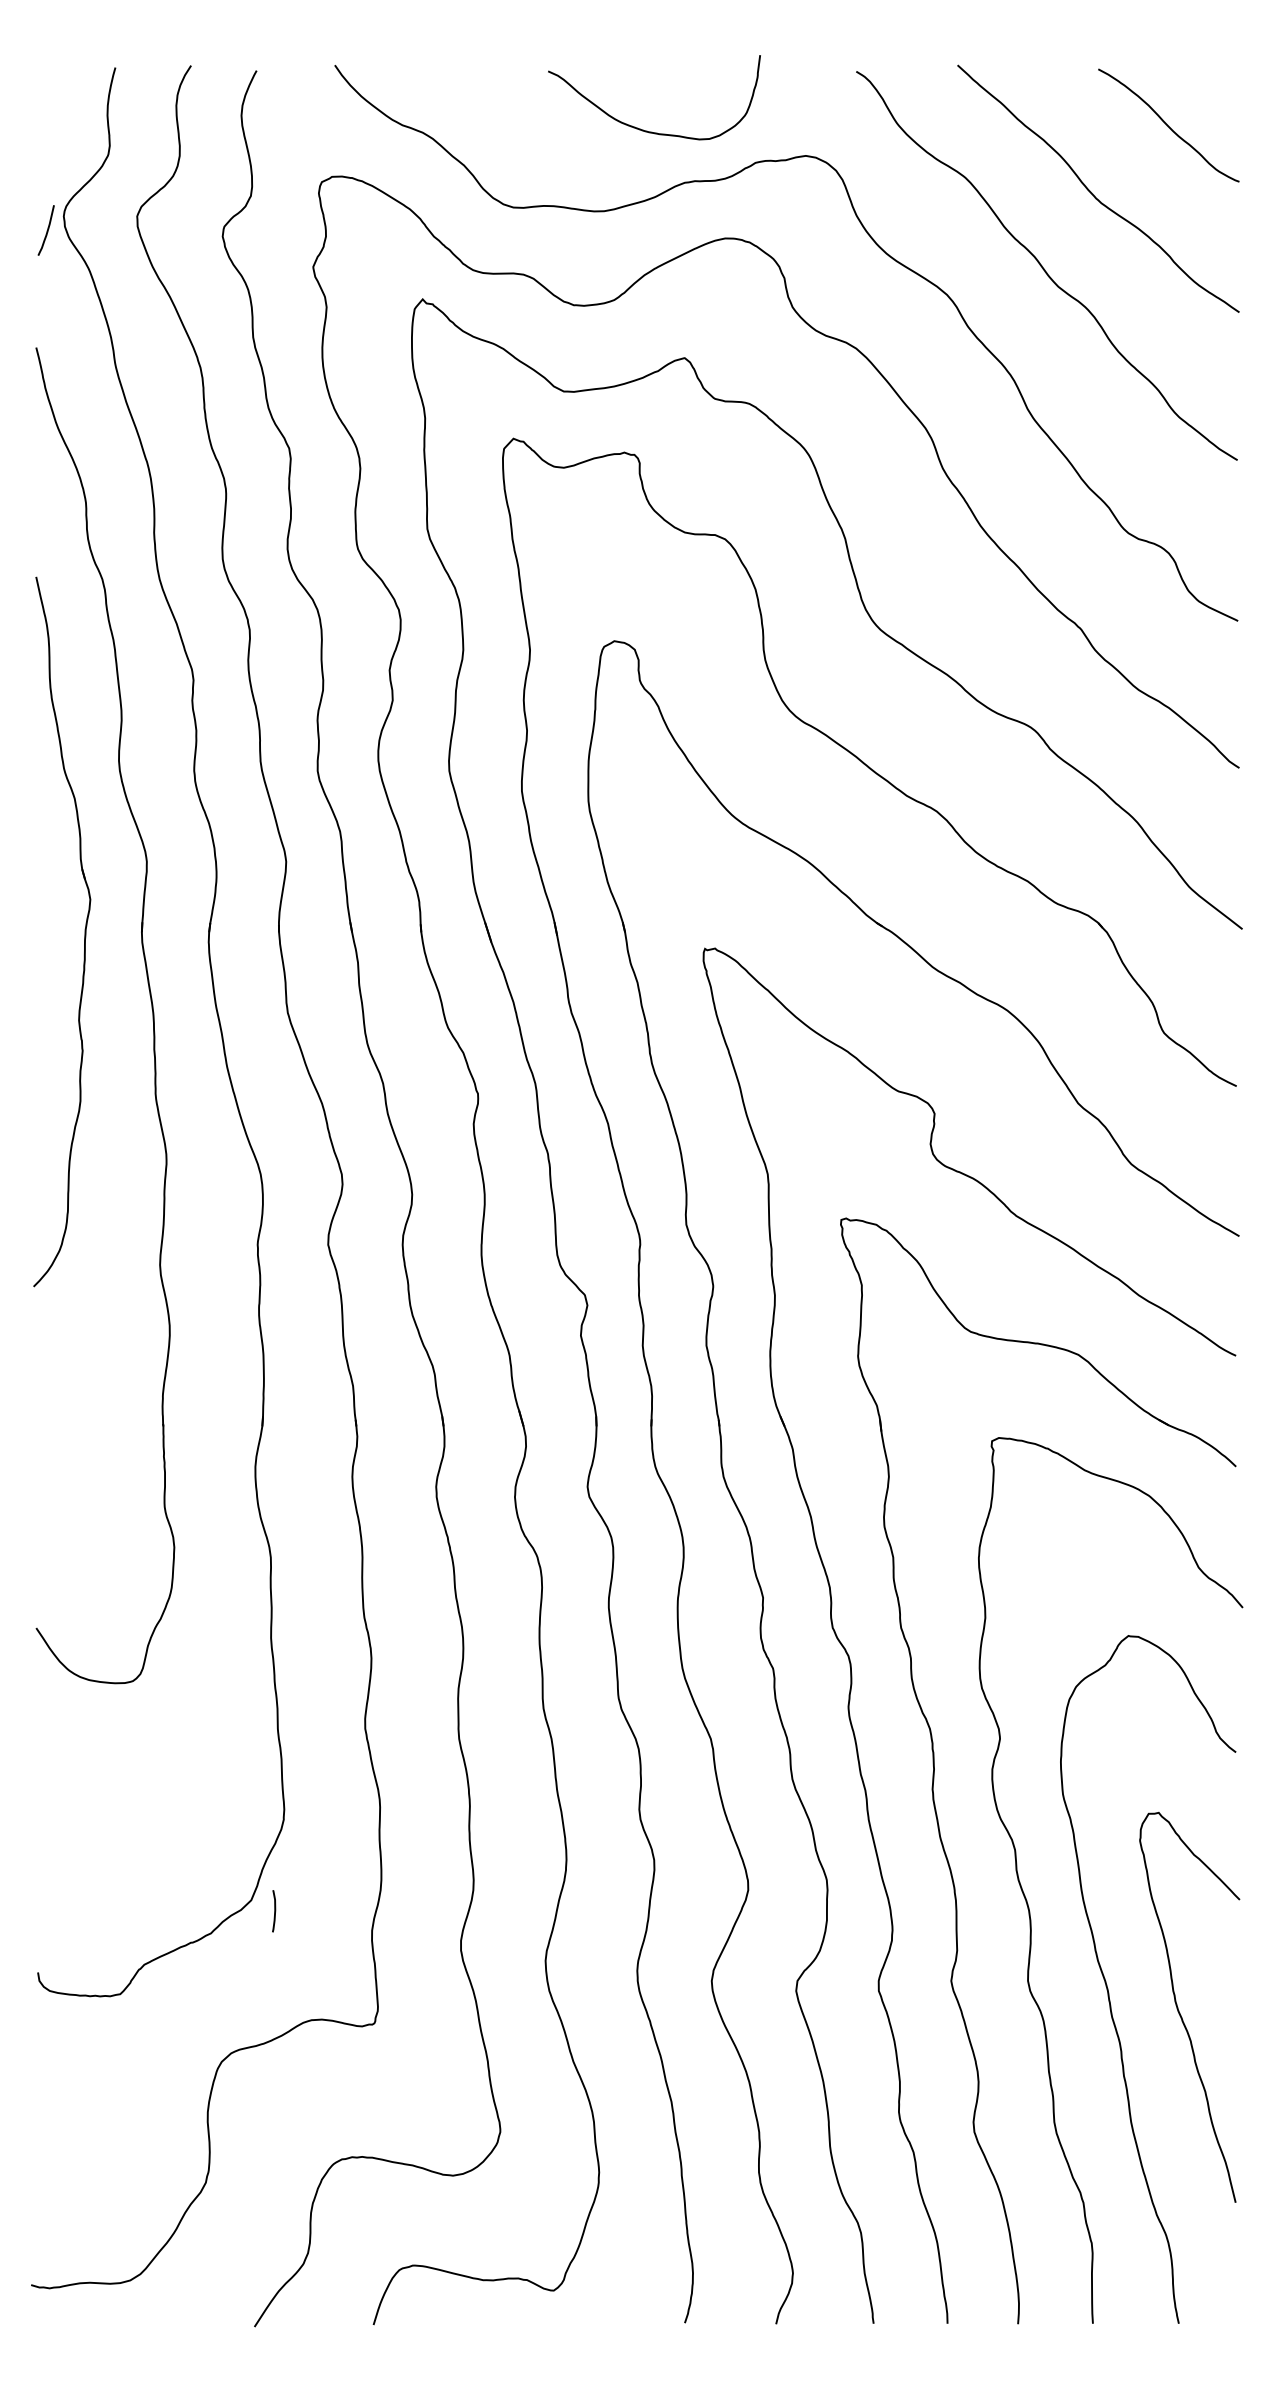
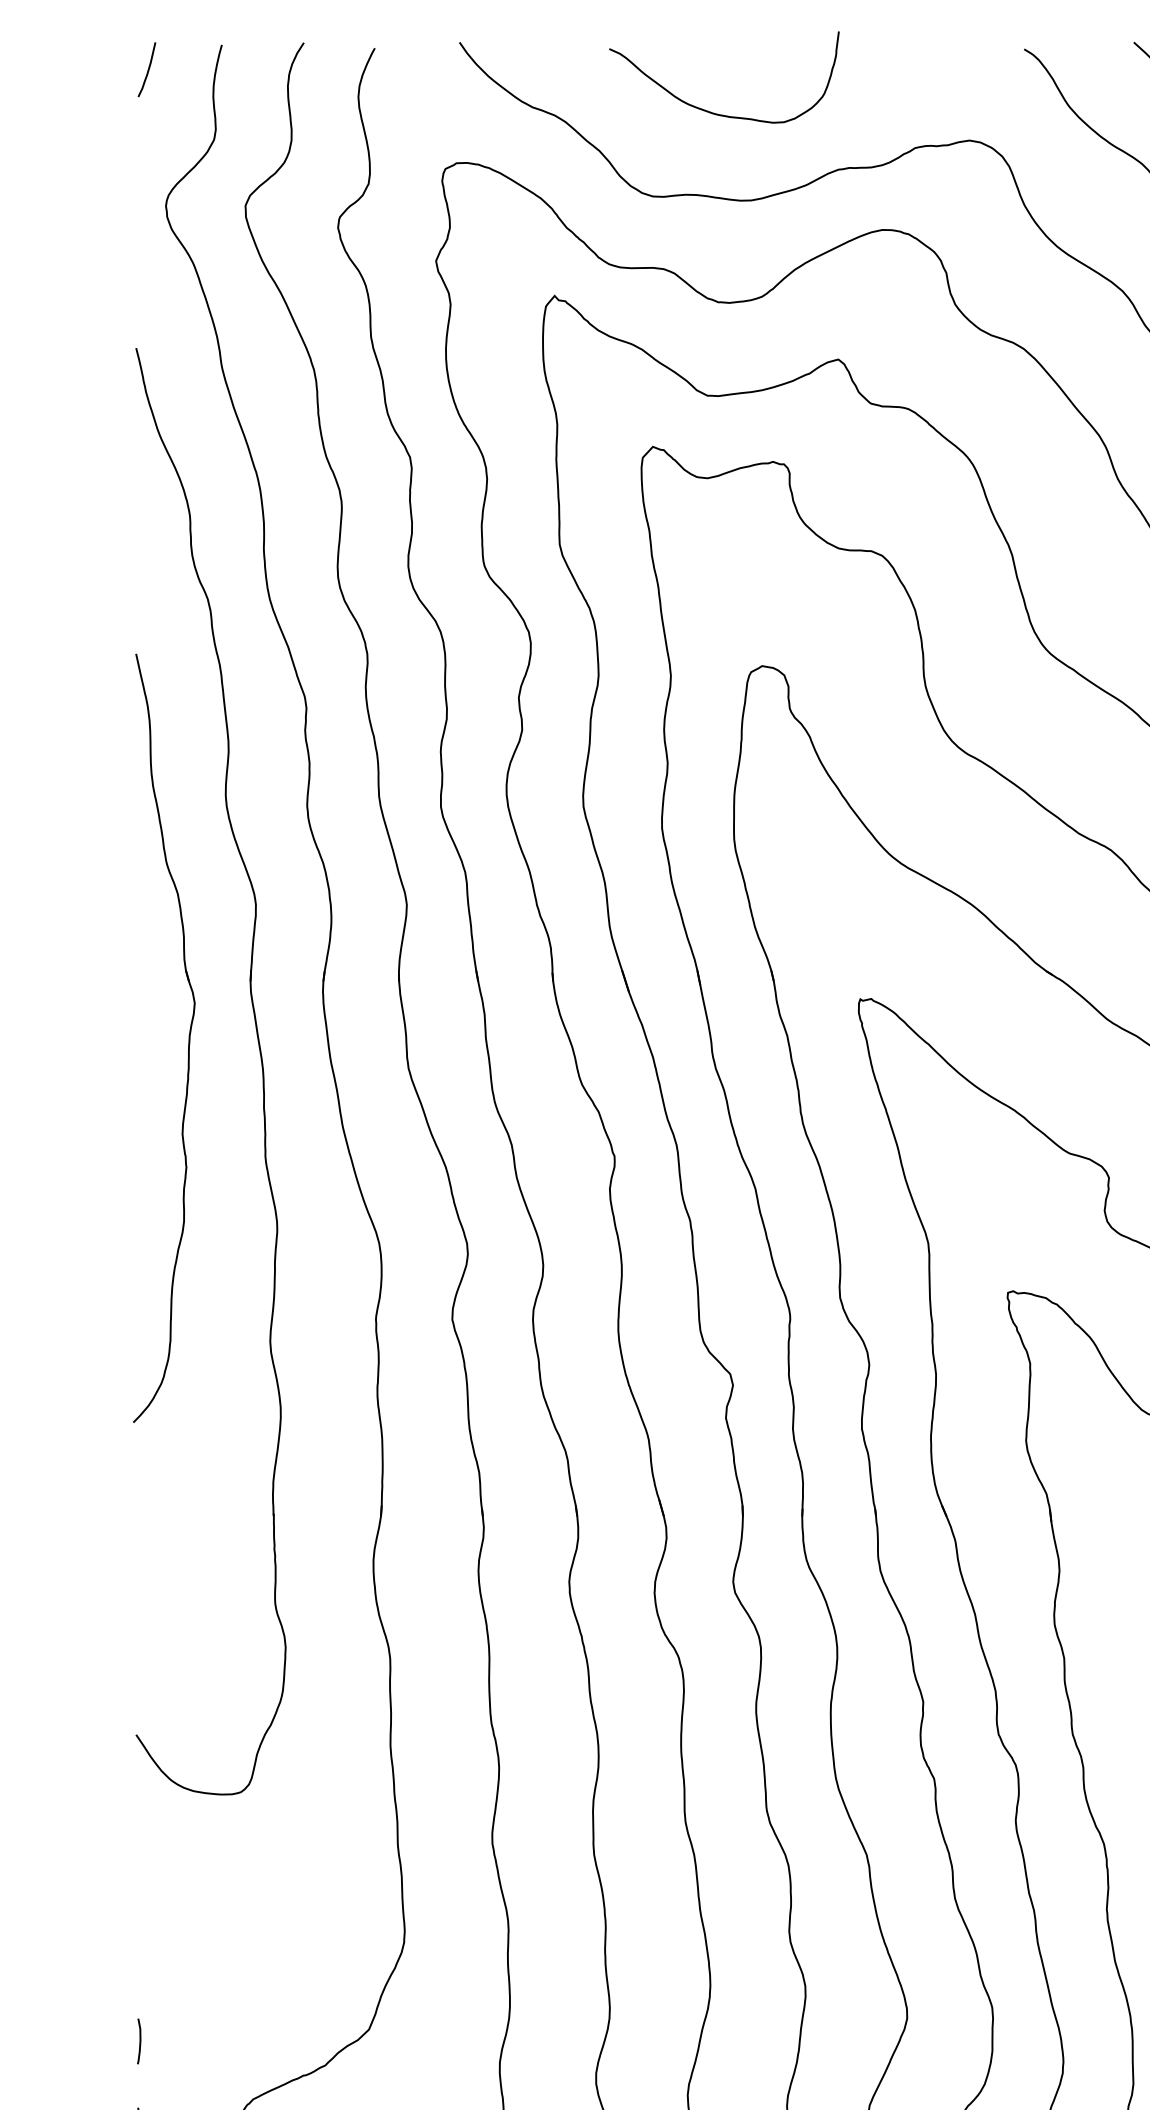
curve: (647, 130) -> (716, 113), moved
curve: (46, 230) -> (147, 69), moved
part: (84, 931) -> (188, 1037), moved
curve: (274, 1911) -> (139, 2041), moved

